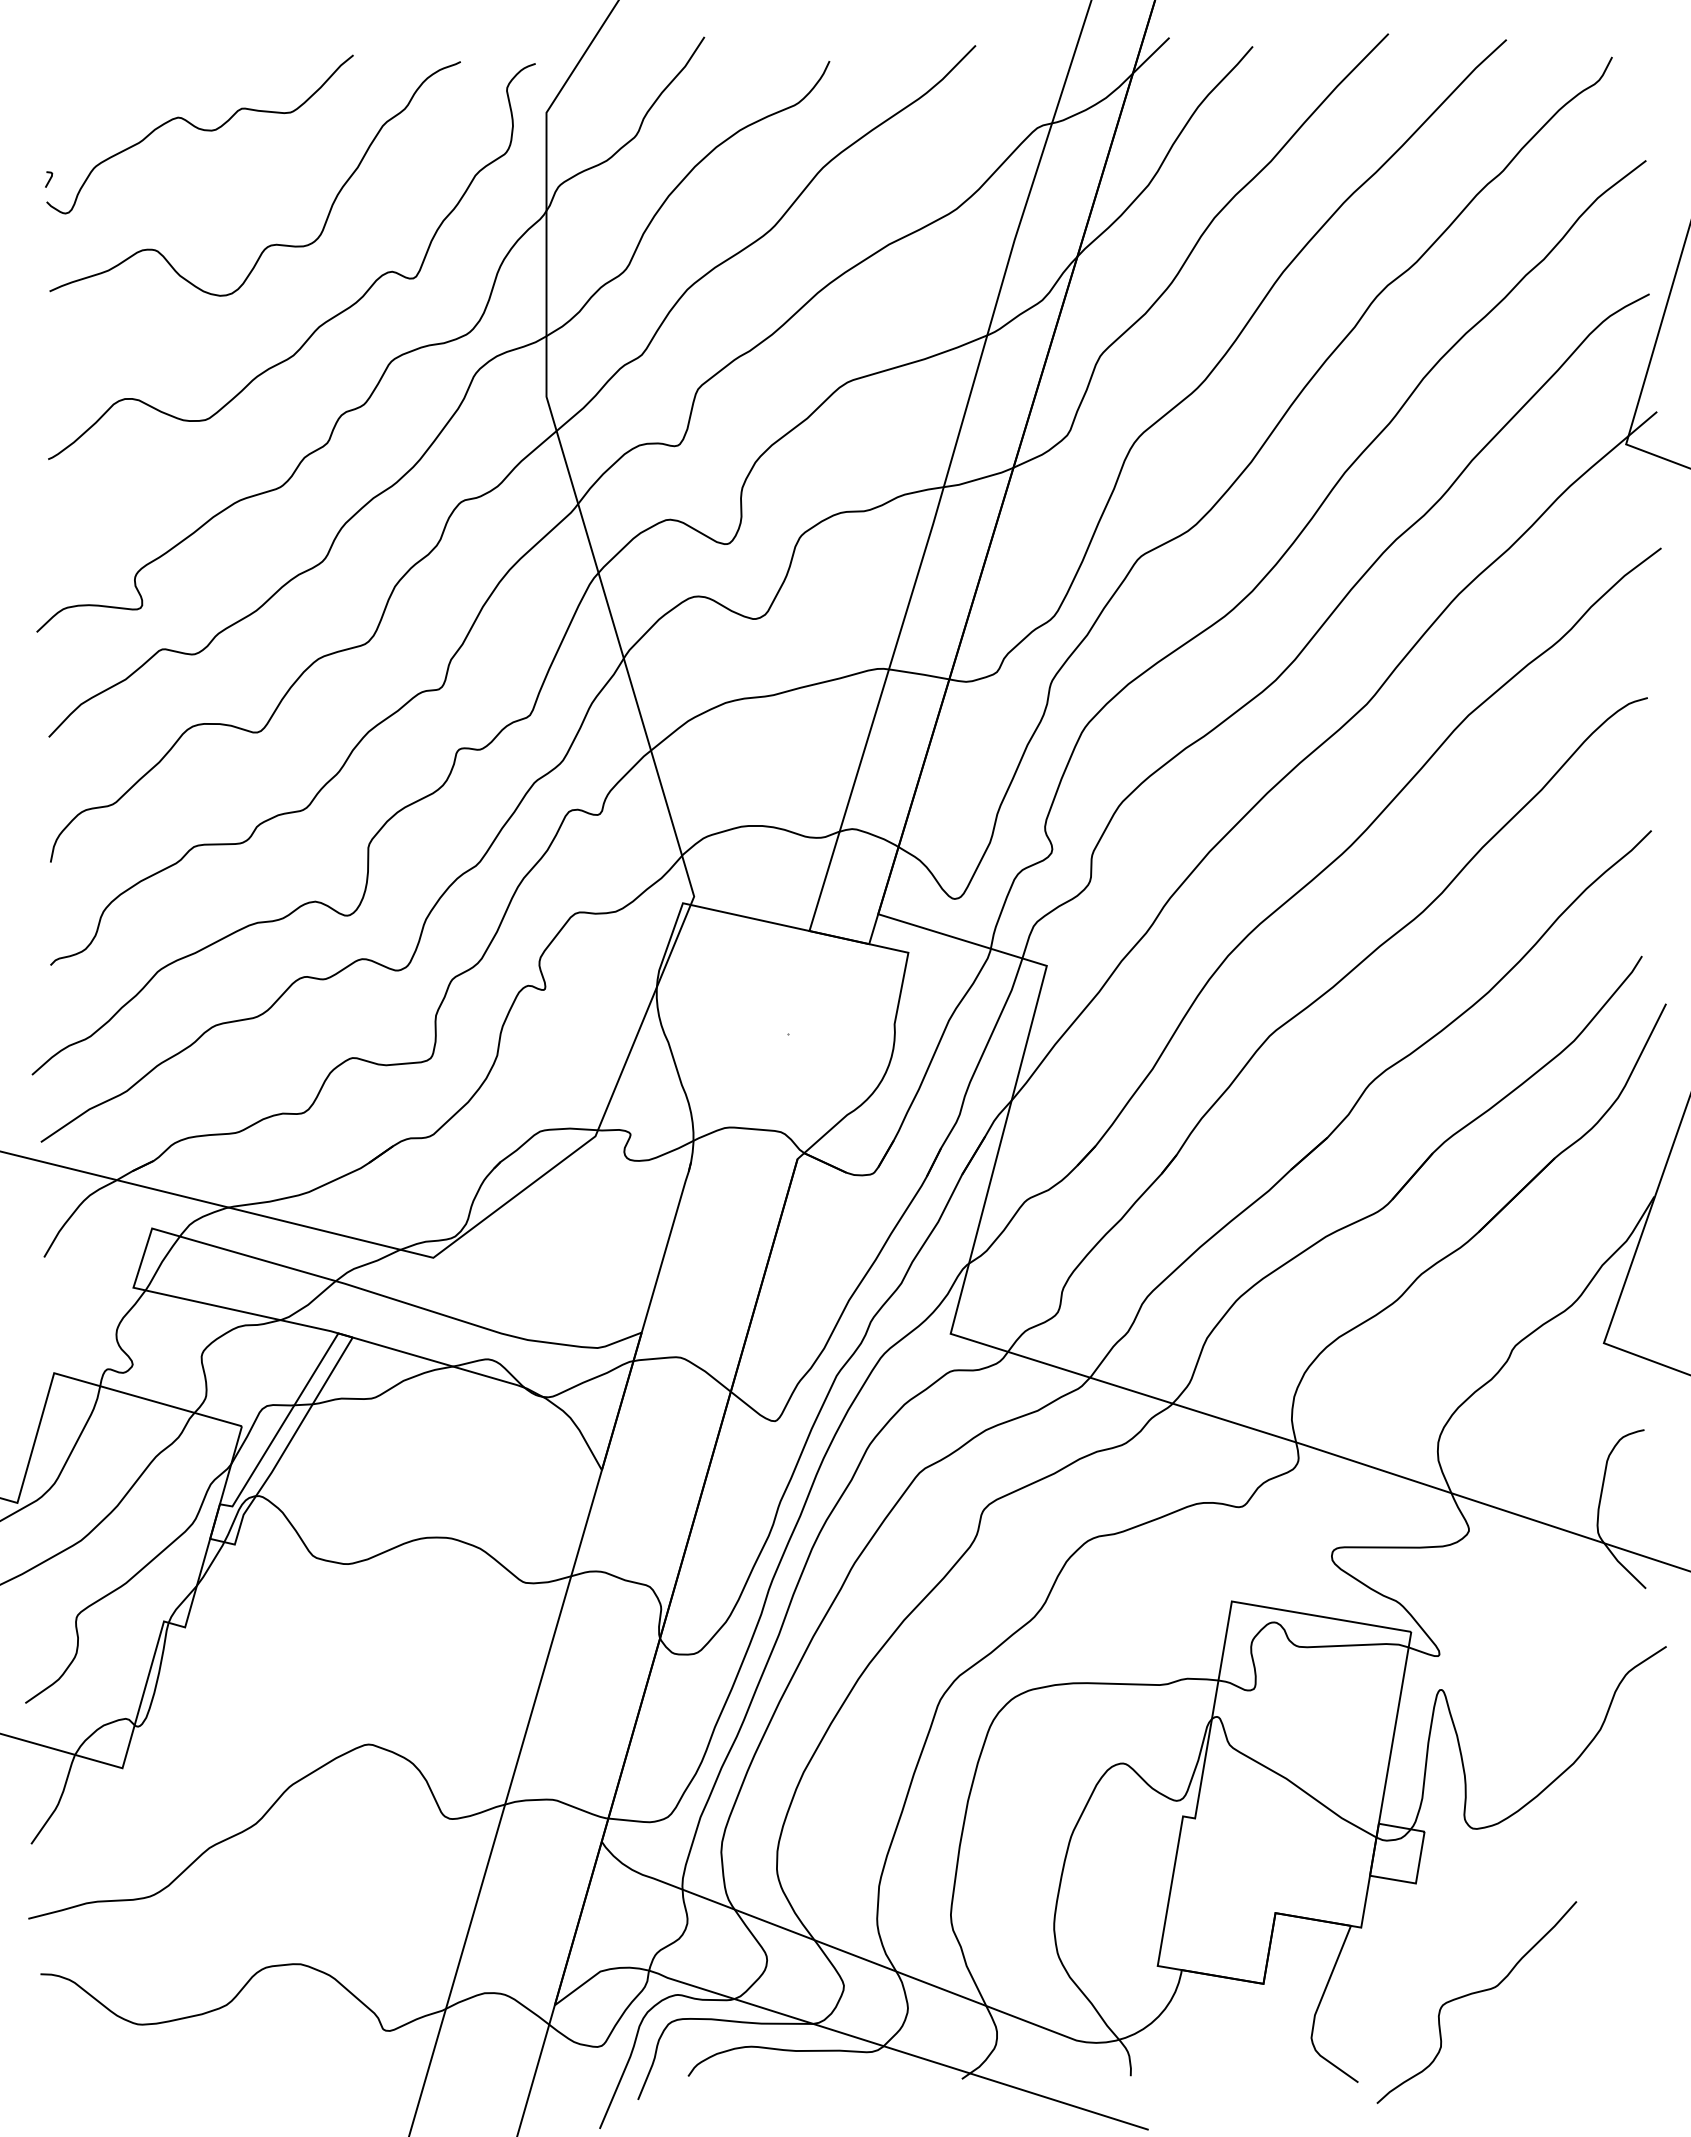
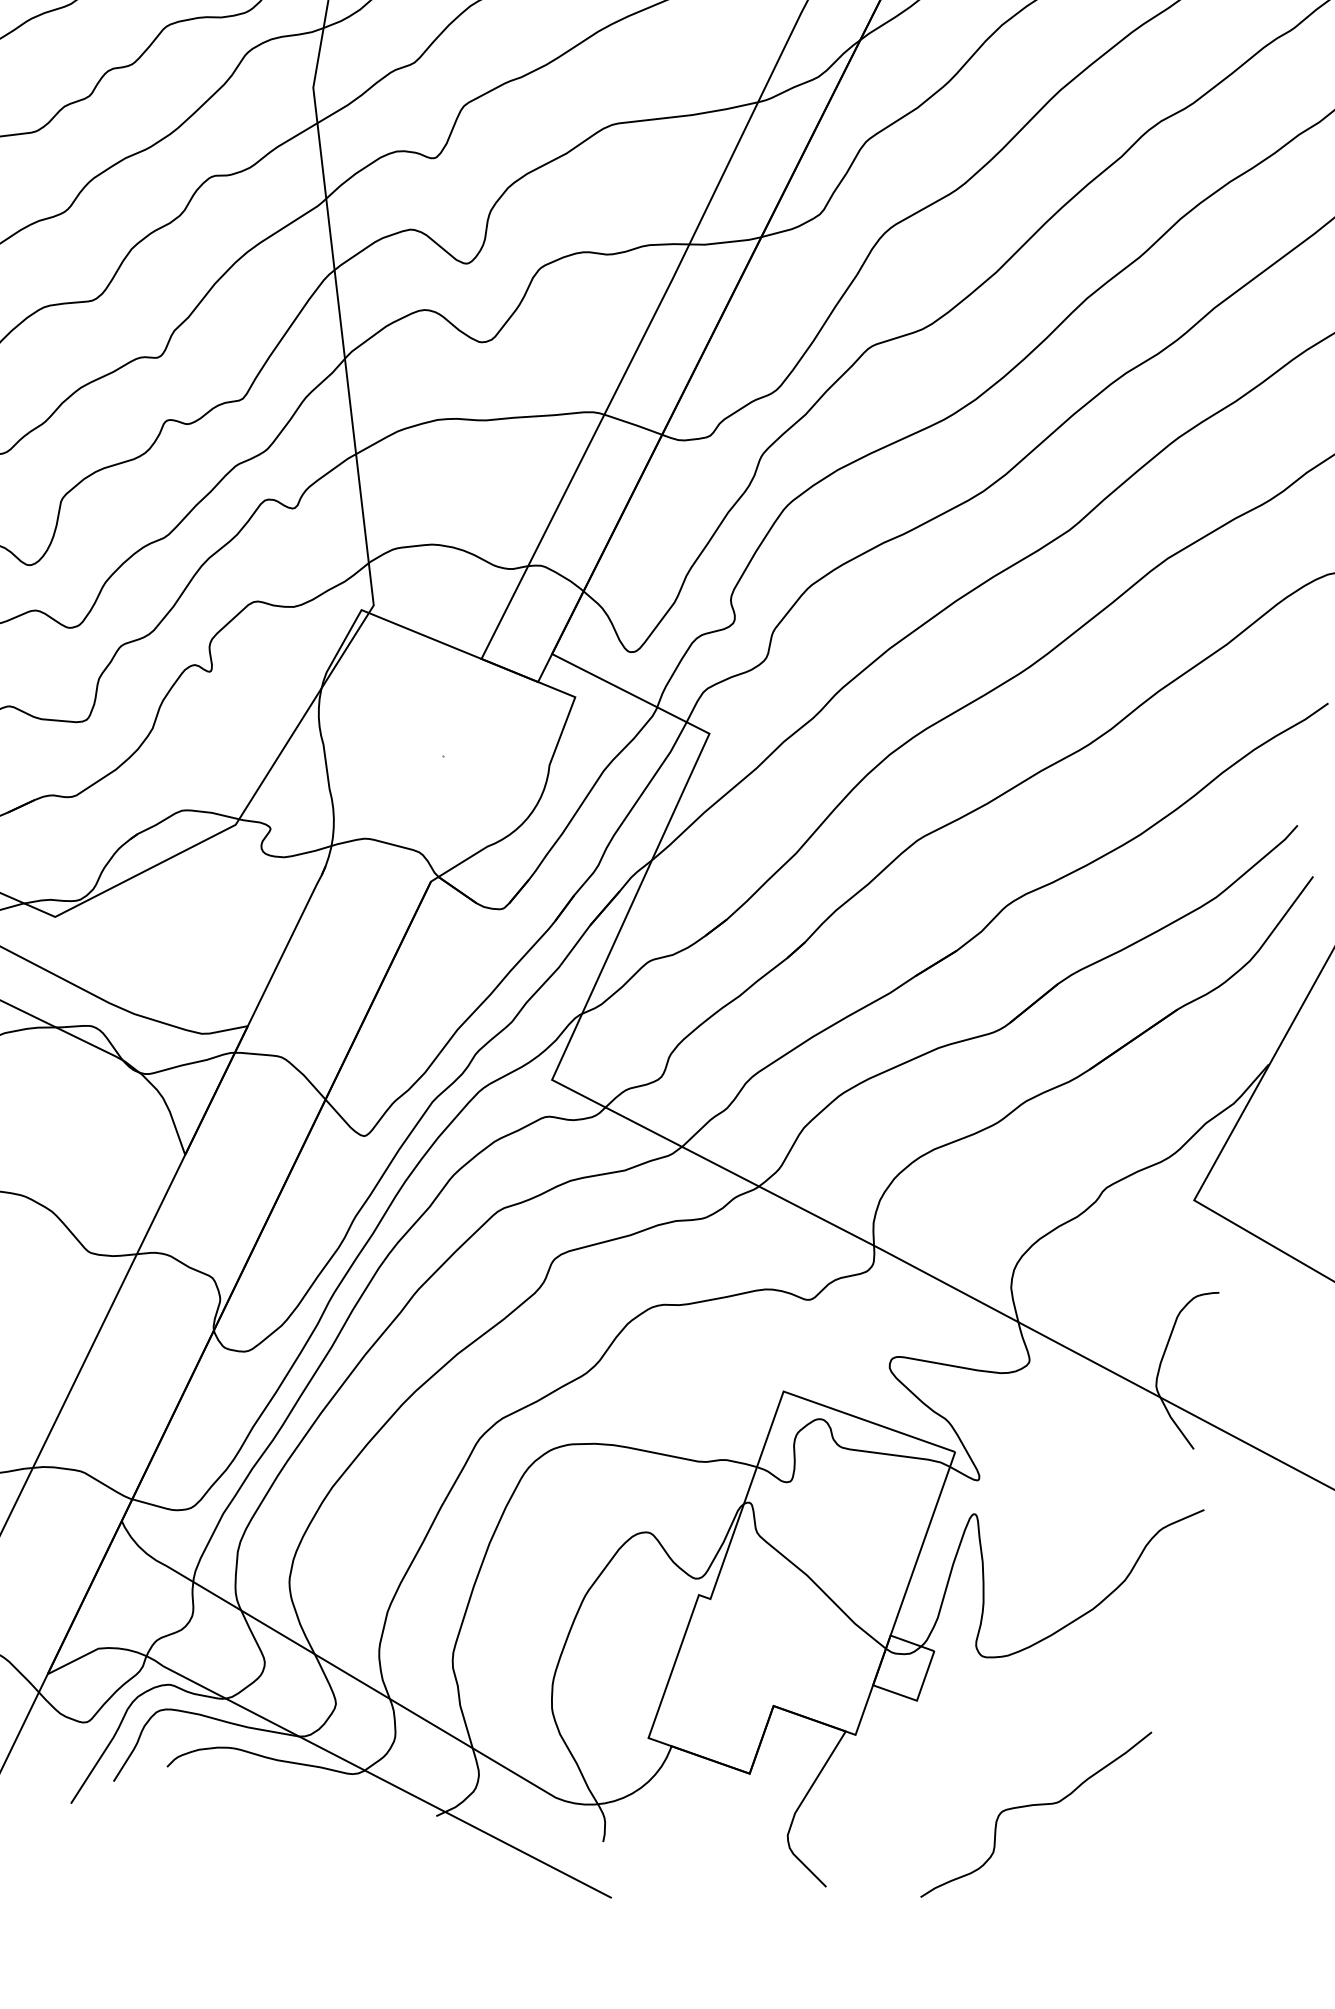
curve: (1473, 1994) -> (1034, 1806), moved

